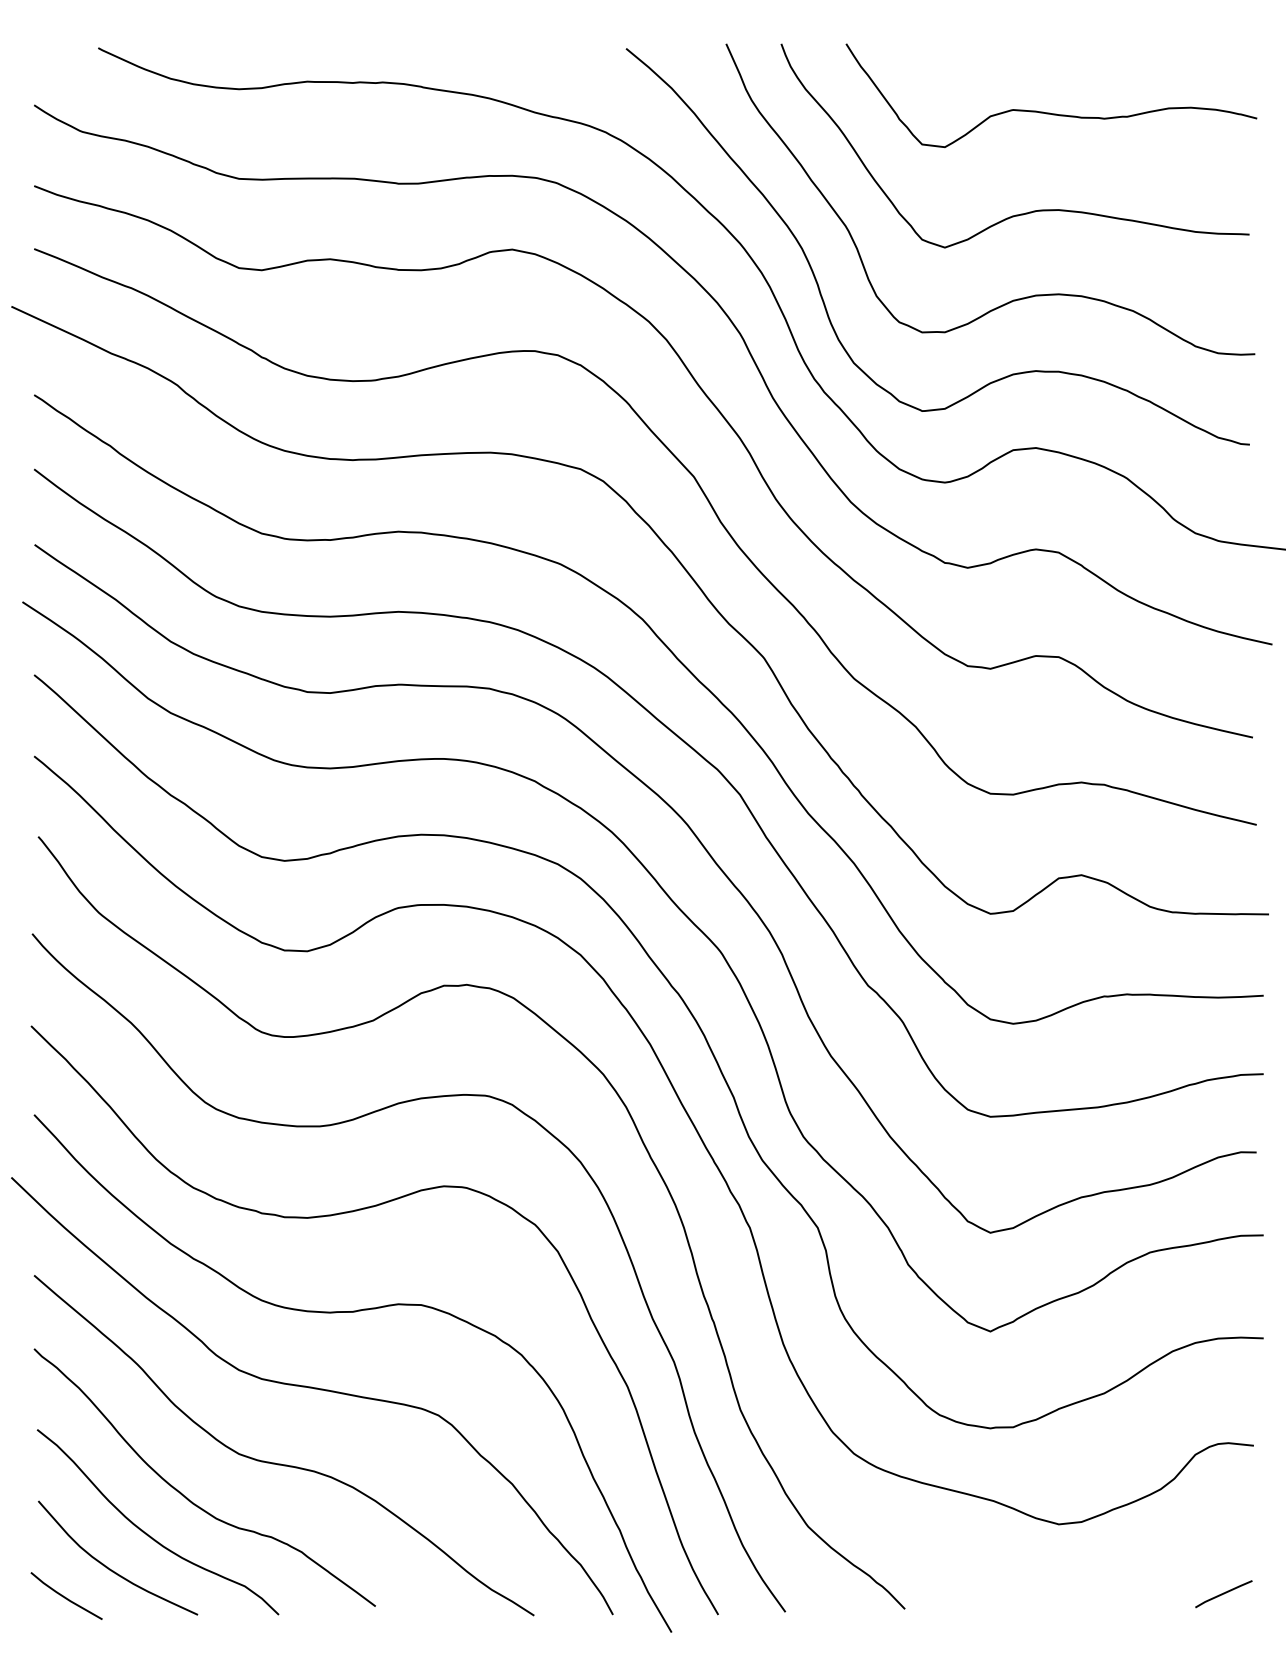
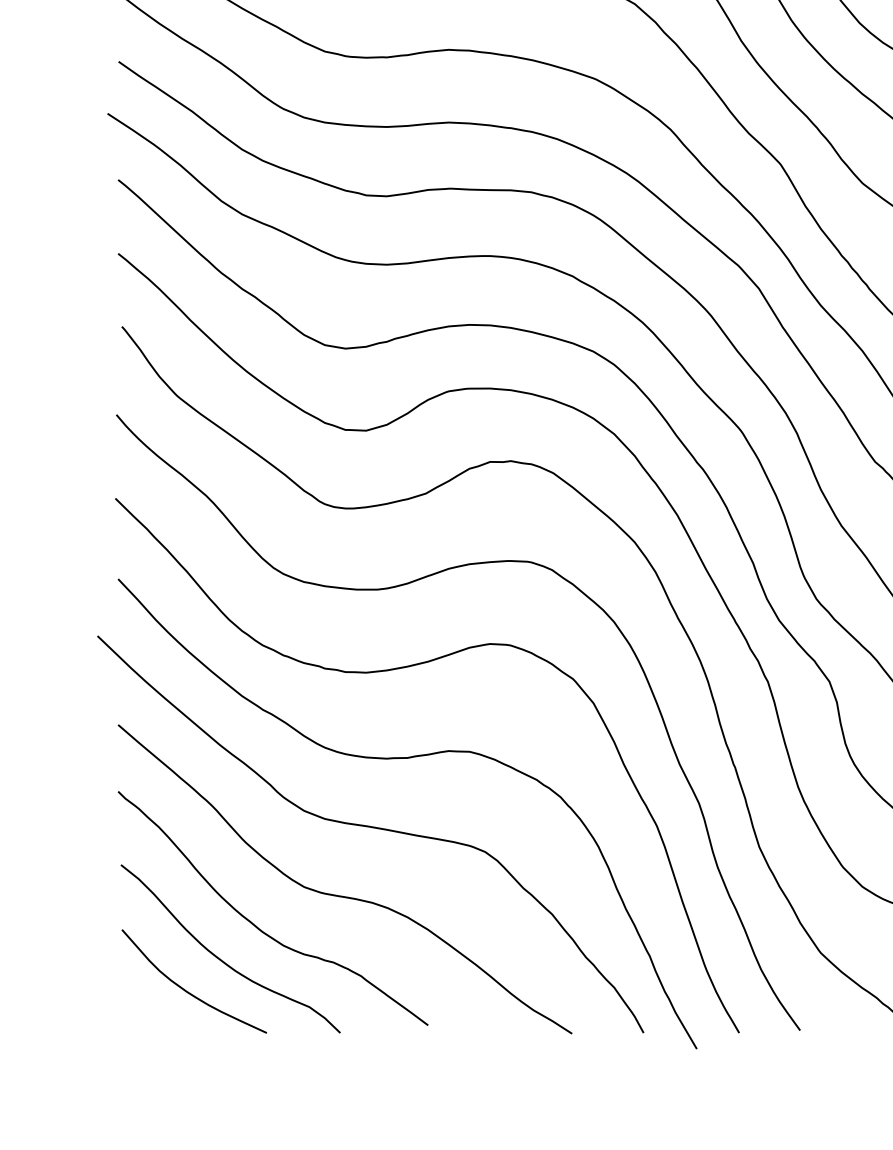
line: (65, 1596) -> (146, 1016), removed

